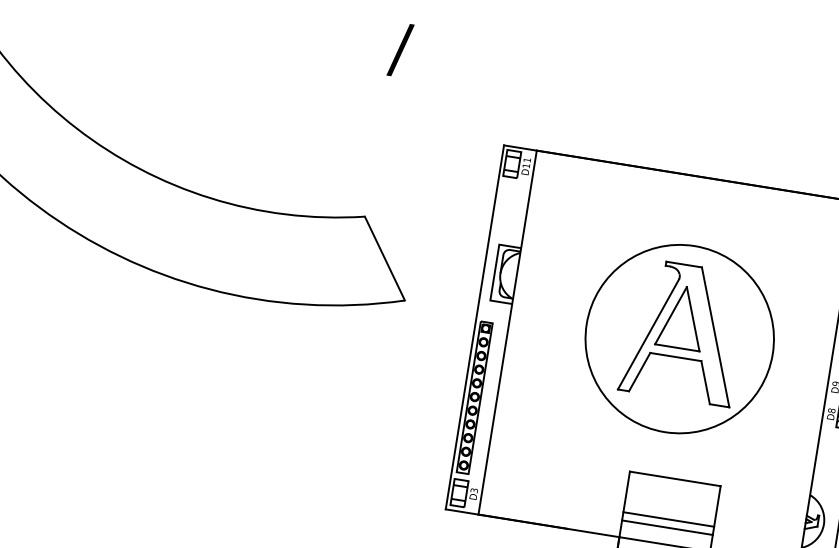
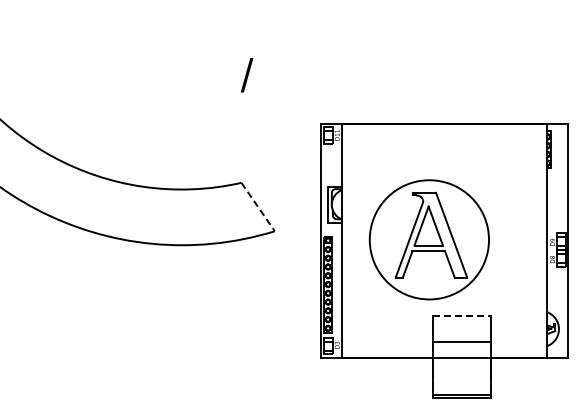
line: (385, 259) -> (258, 207), solid -> dashed
part: (678, 338) -> (428, 239), moved
line: (676, 478) -> (462, 315), solid -> dashed
line: (667, 527) -> (461, 346), removed

